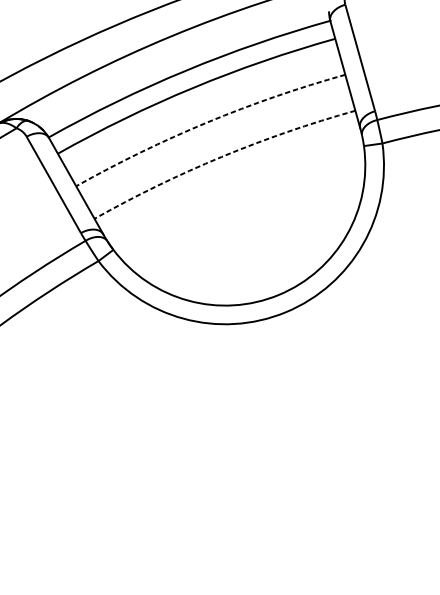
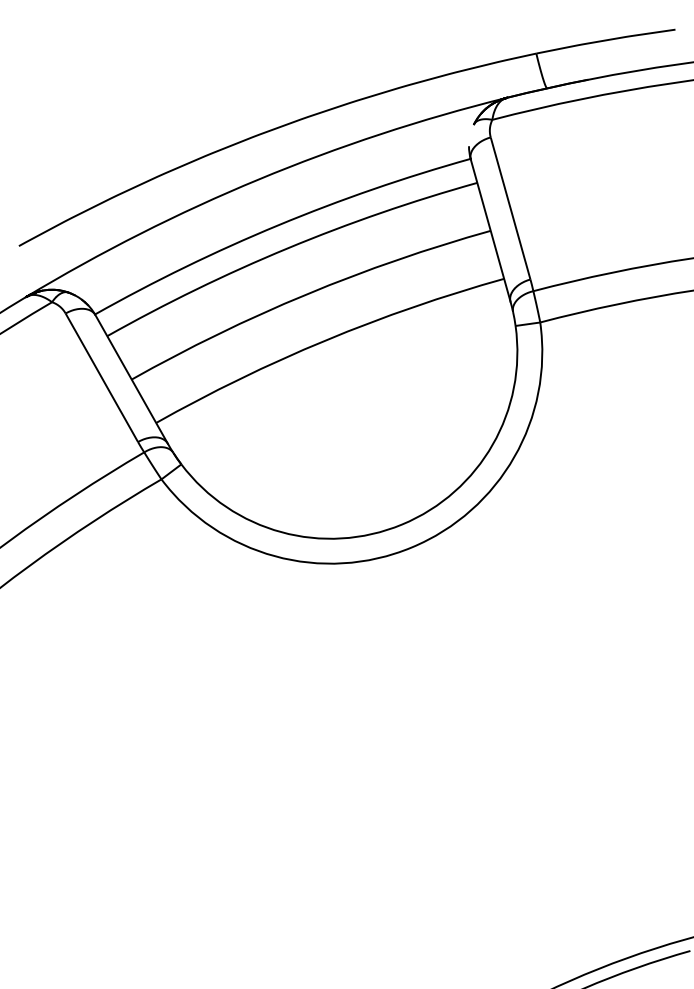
arc: (207, 122) -> (306, 294), dashed -> solid
arc: (221, 156) -> (325, 340), dashed -> solid

